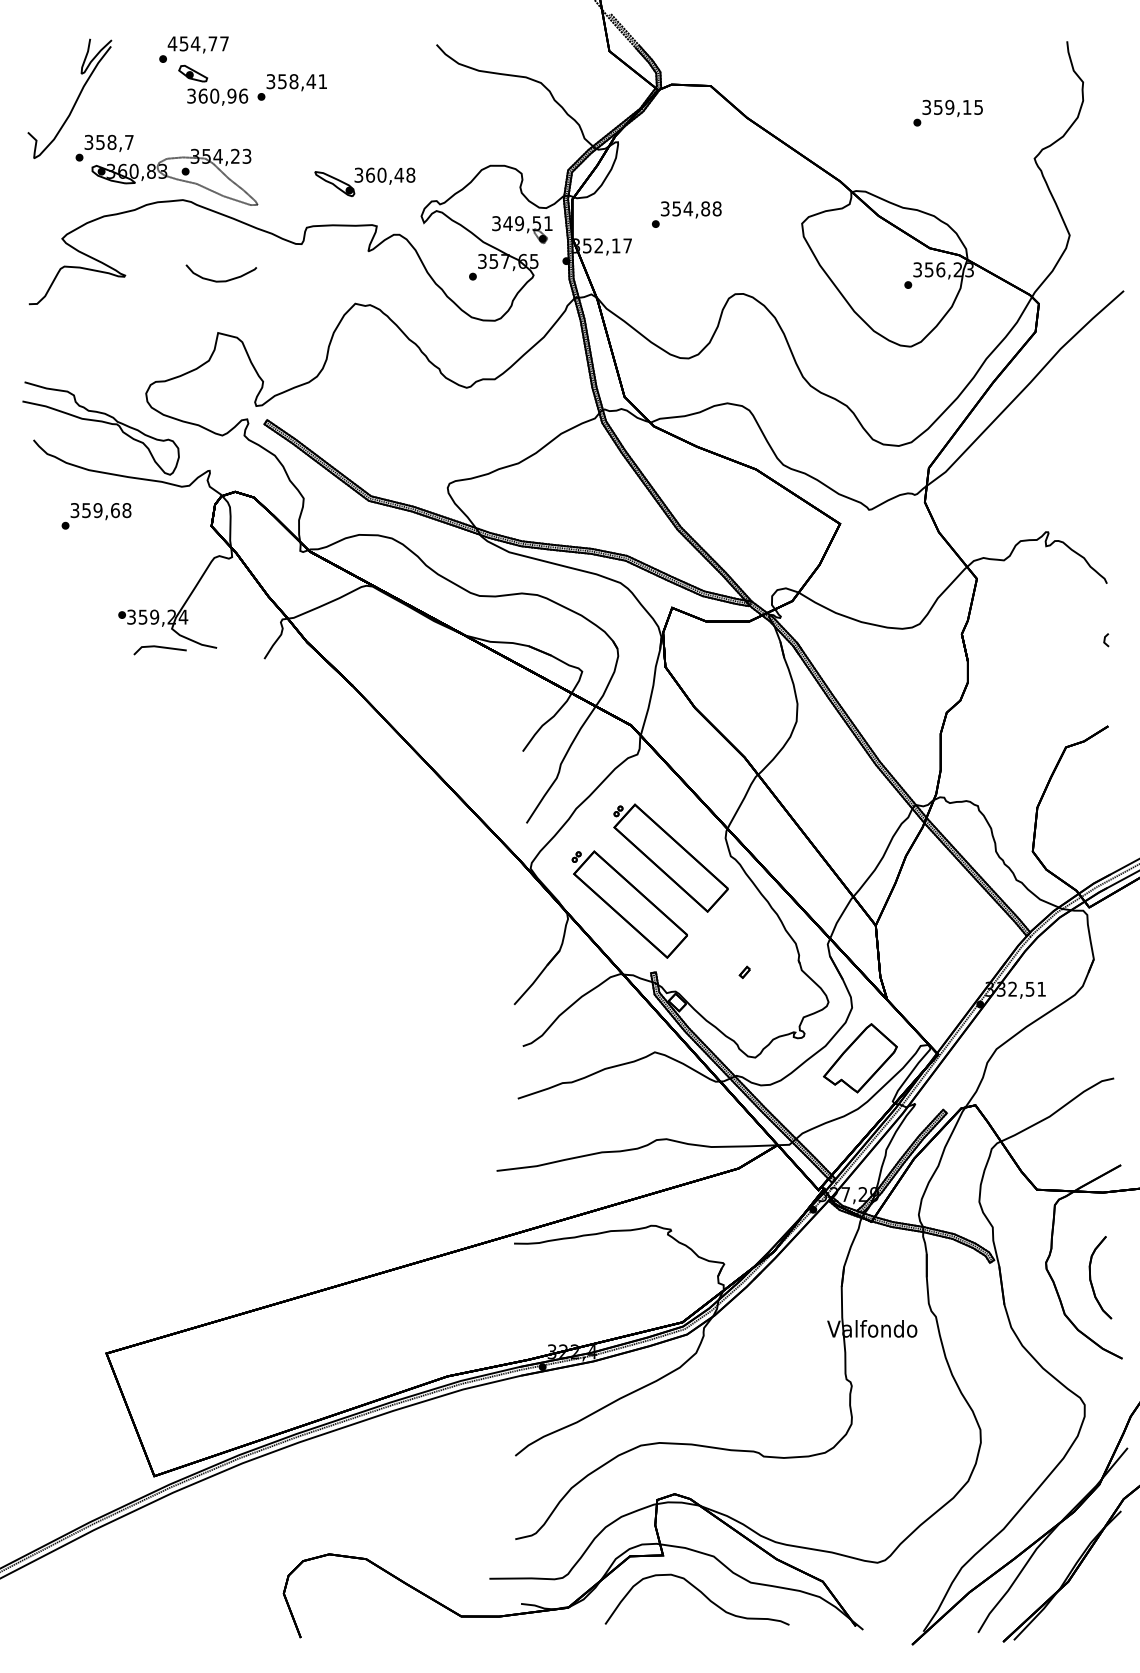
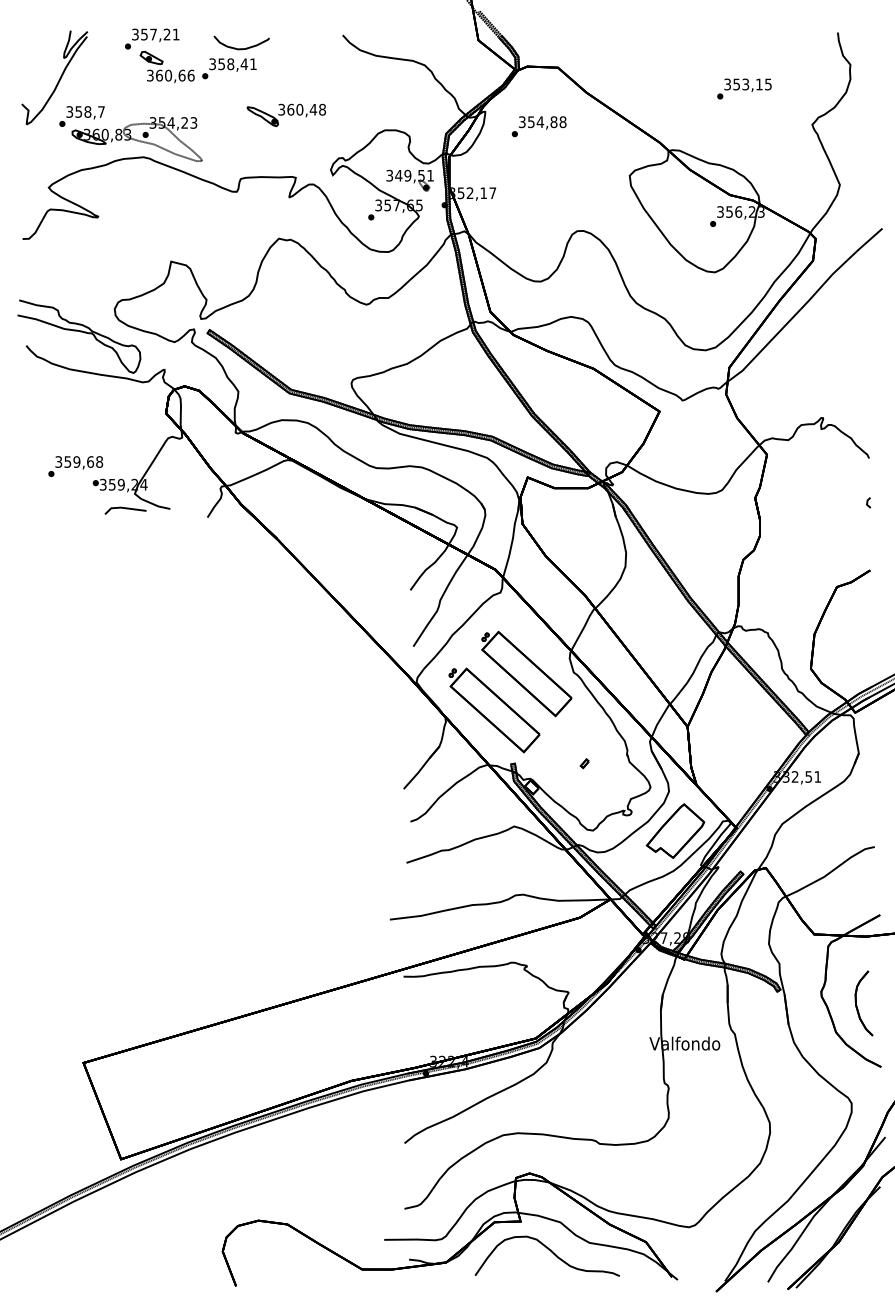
text: (198, 43) -> (155, 34), 454,77 -> 357,21
text: (231, 95) -> (181, 75), 360,96 -> 360,66
text: (949, 107) -> (745, 84), 359,15 -> 353,15
part: (363, 182) -> (285, 115), moved
text: (685, 214) -> (538, 126), moved
curve: (221, 280) -> (241, 48), moved
text: (96, 516) -> (75, 466), moved

